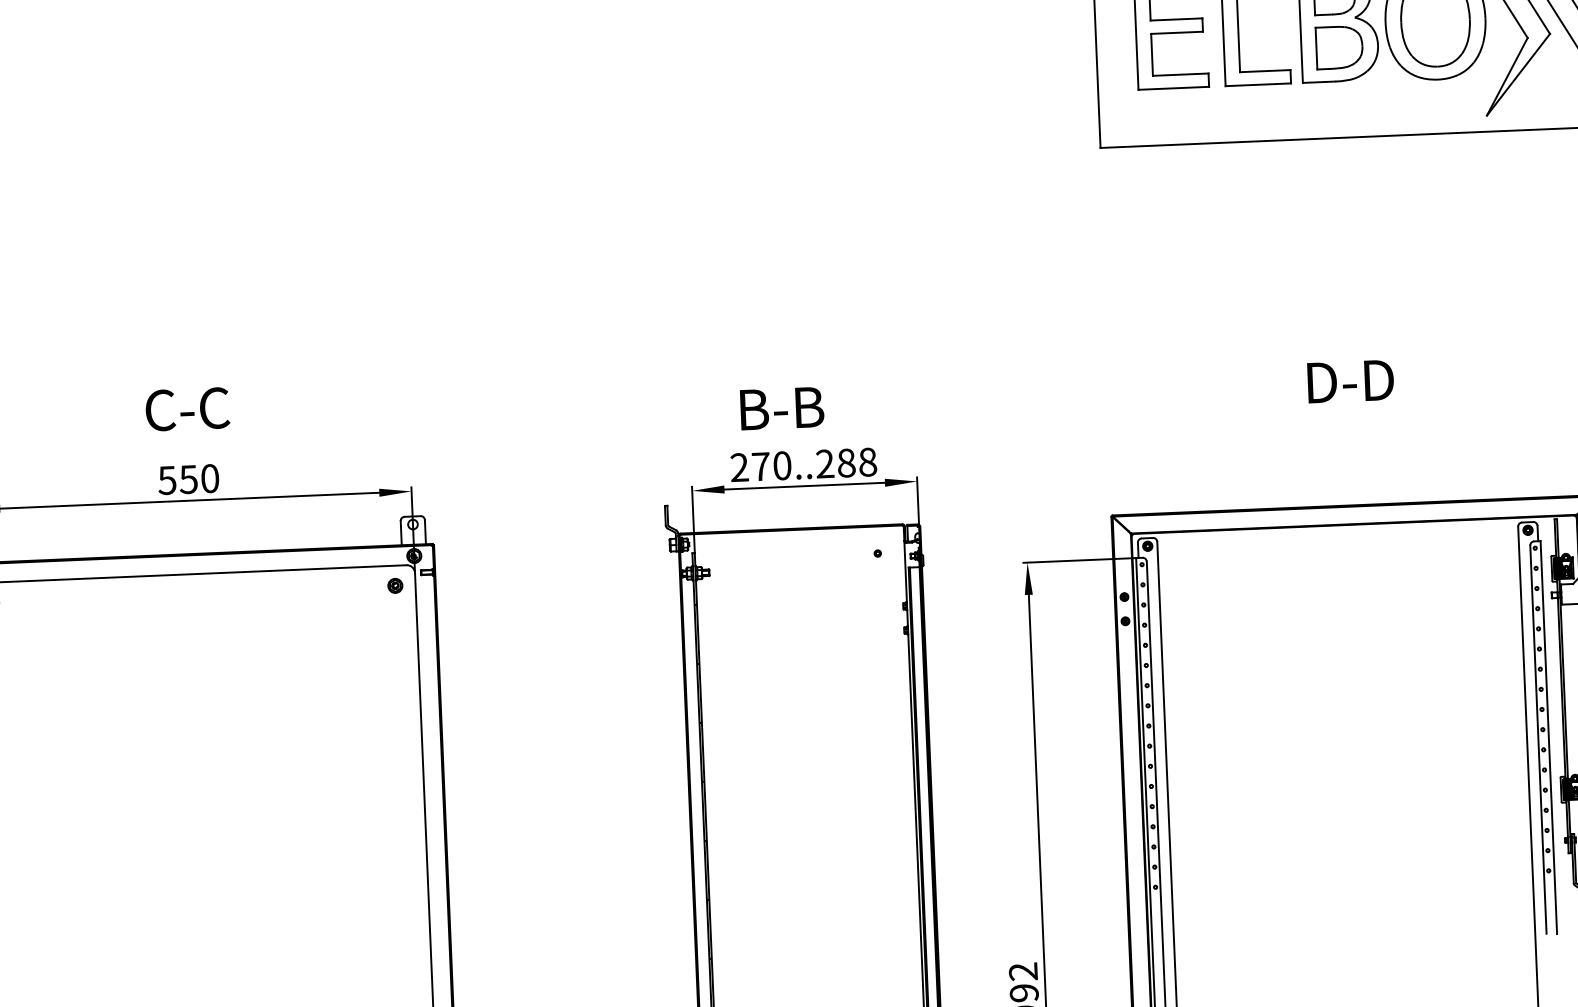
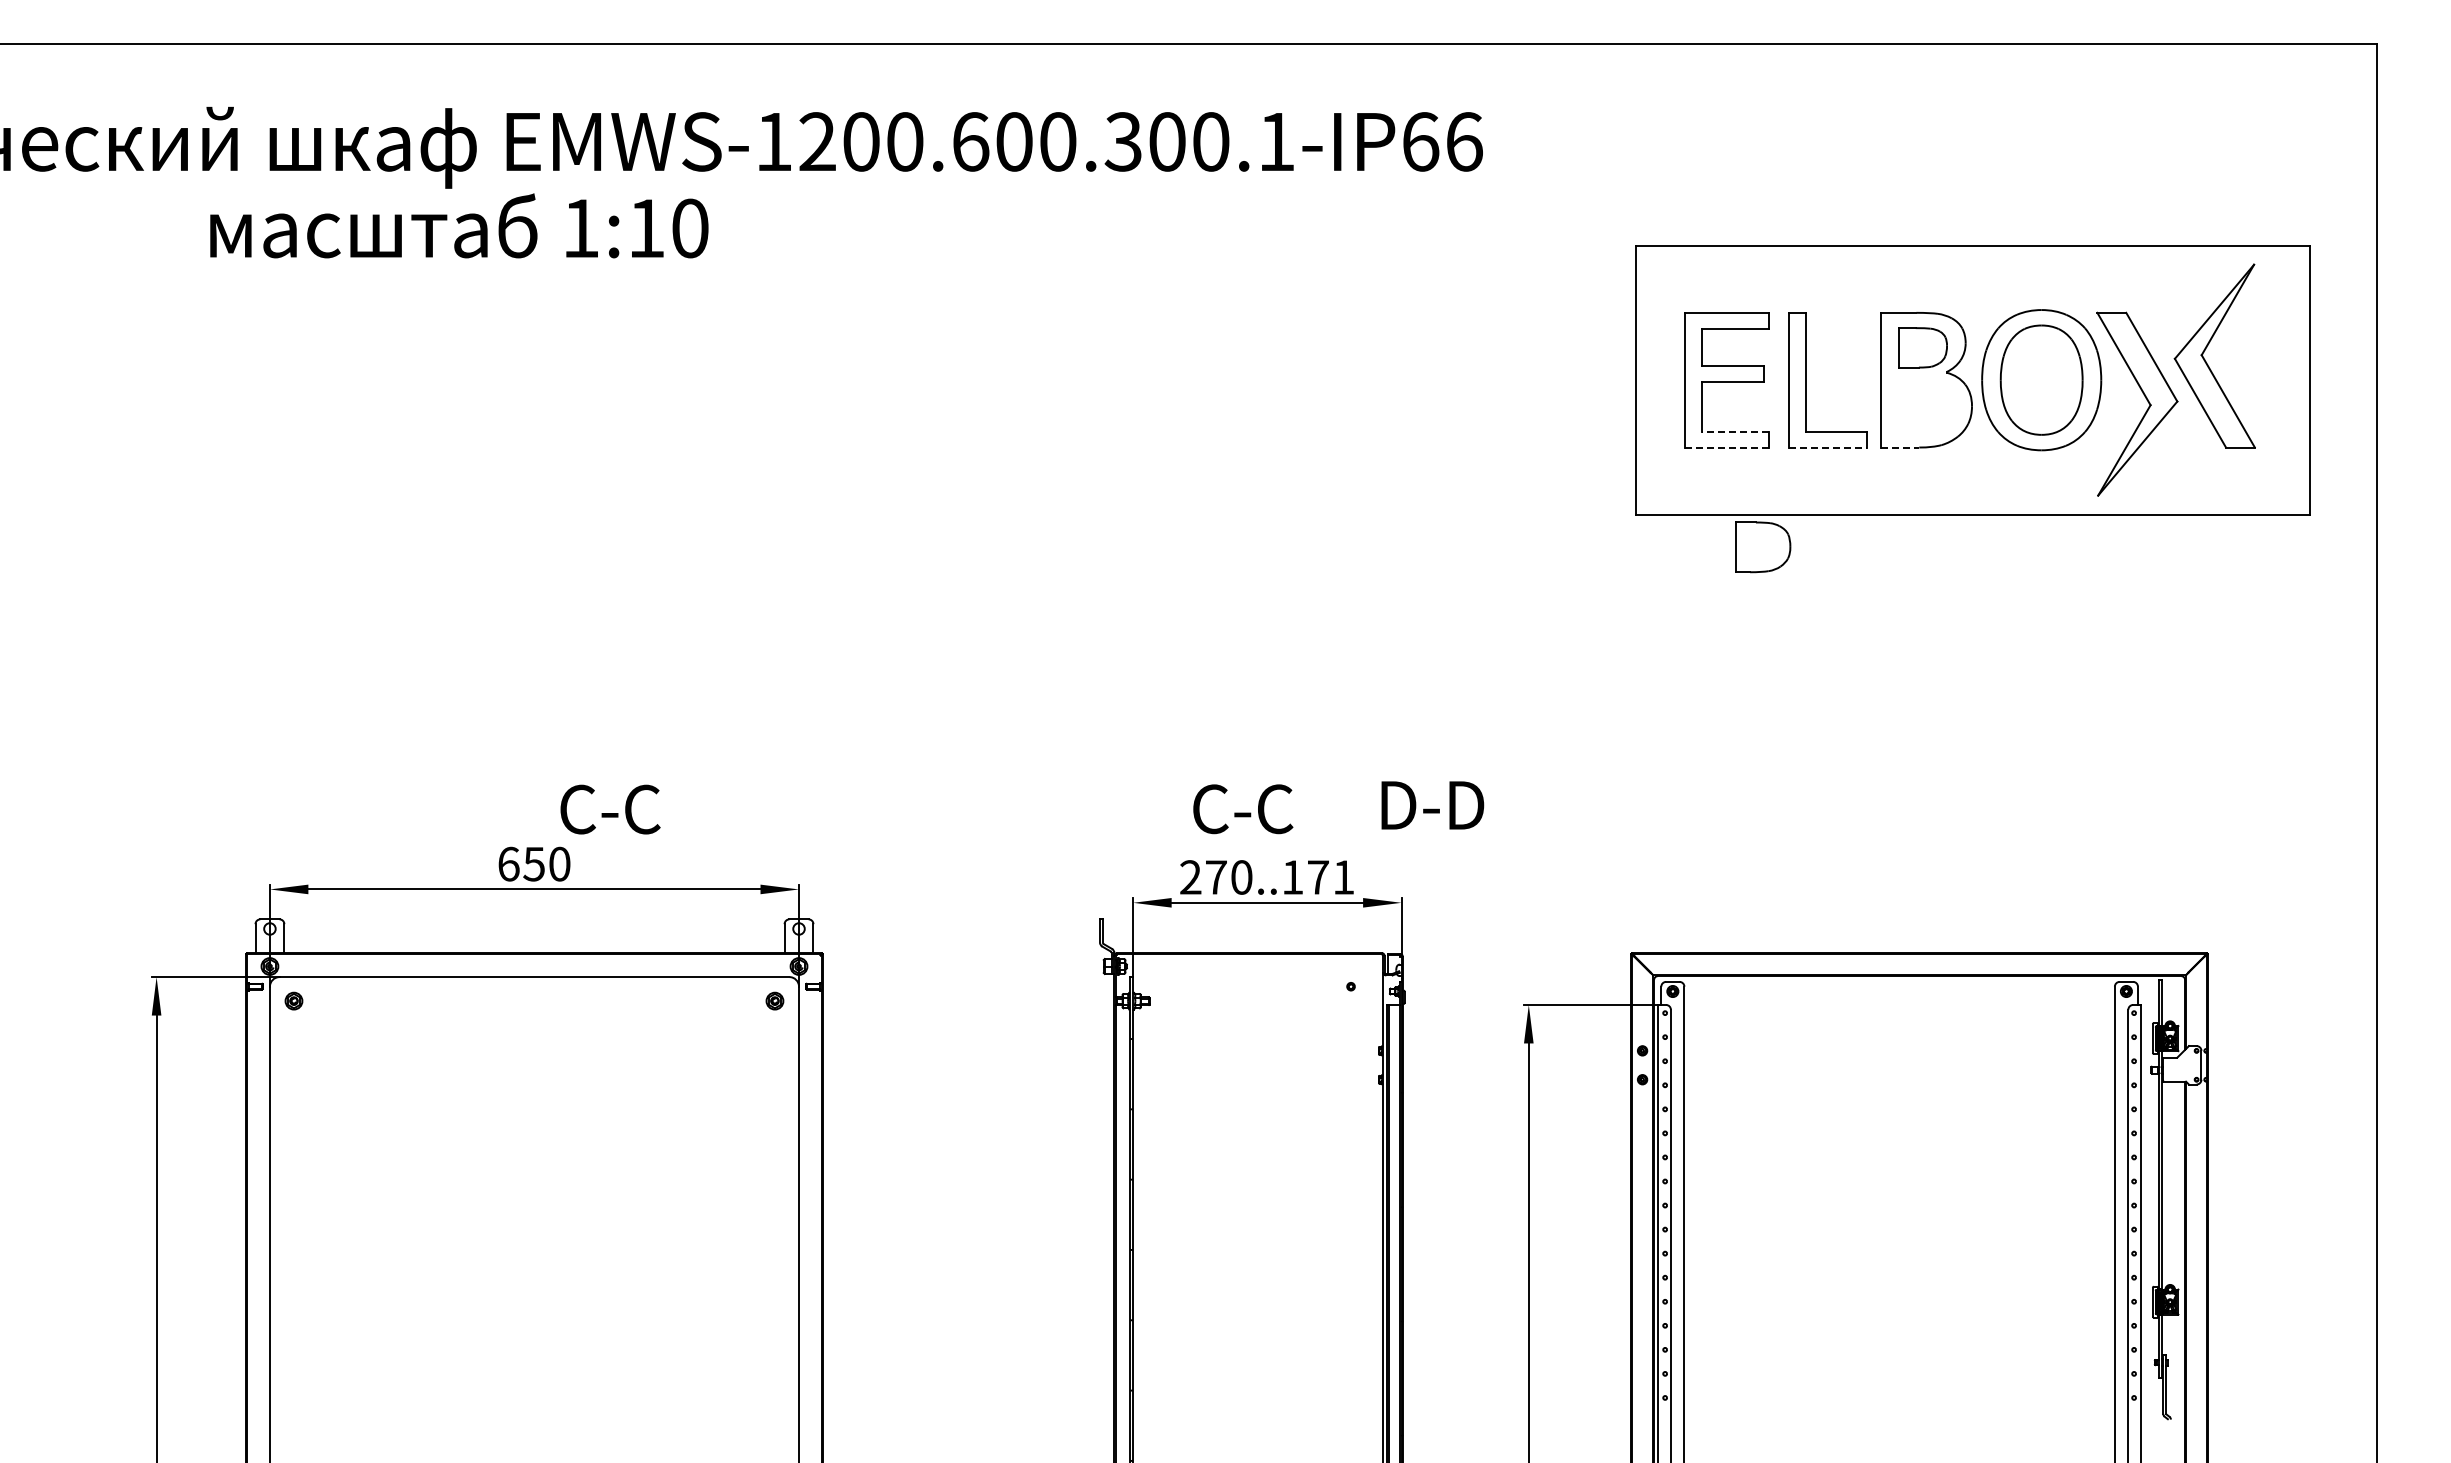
part: (1339, 47) -> (1763, 547), moved
line: (1180, 74) -> (1735, 431), solid -> dashed
line: (1319, 82) -> (1900, 447), solid -> dashed
line: (1259, 84) -> (1828, 447), solid -> dashed
line: (1174, 88) -> (1727, 447), solid -> dashed
text: (1350, 381) -> (1432, 805), moved
text: (781, 408) -> (1243, 809), B-B -> С-С
text: (187, 409) -> (610, 809), moved
text: (846, 463) -> (1318, 877), 270..288 -> 270..171
text: (167, 479) -> (508, 863), 550 -> 650

